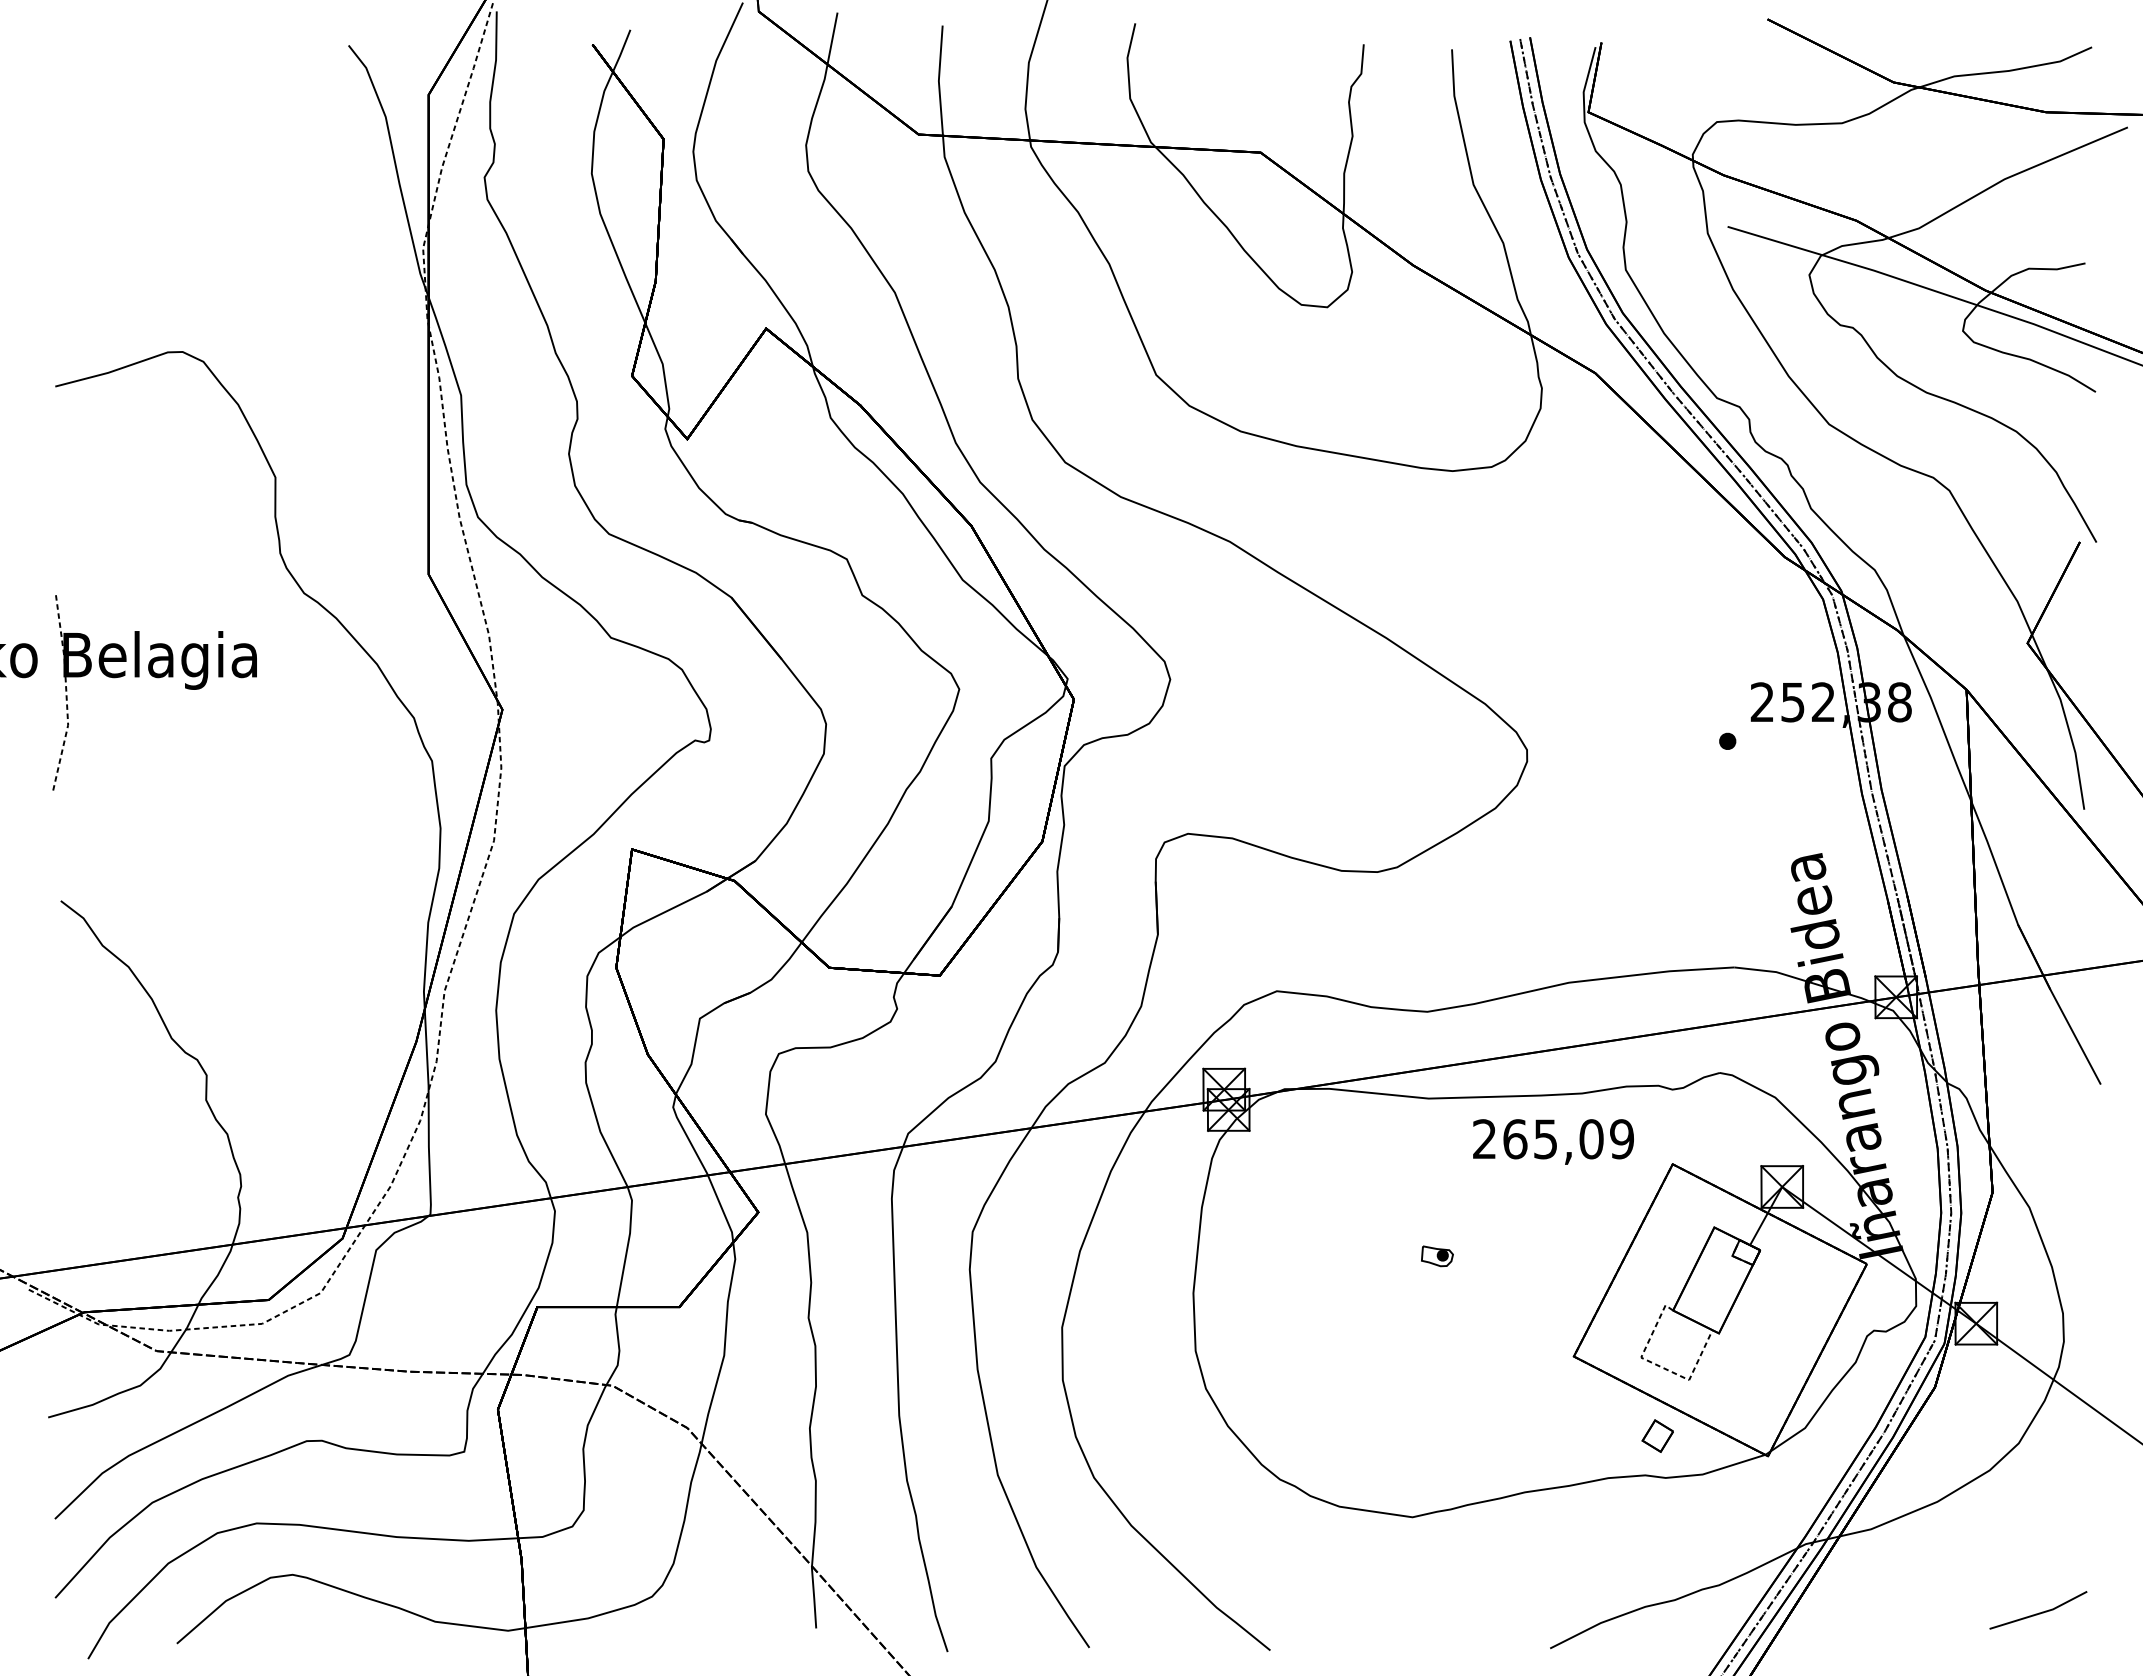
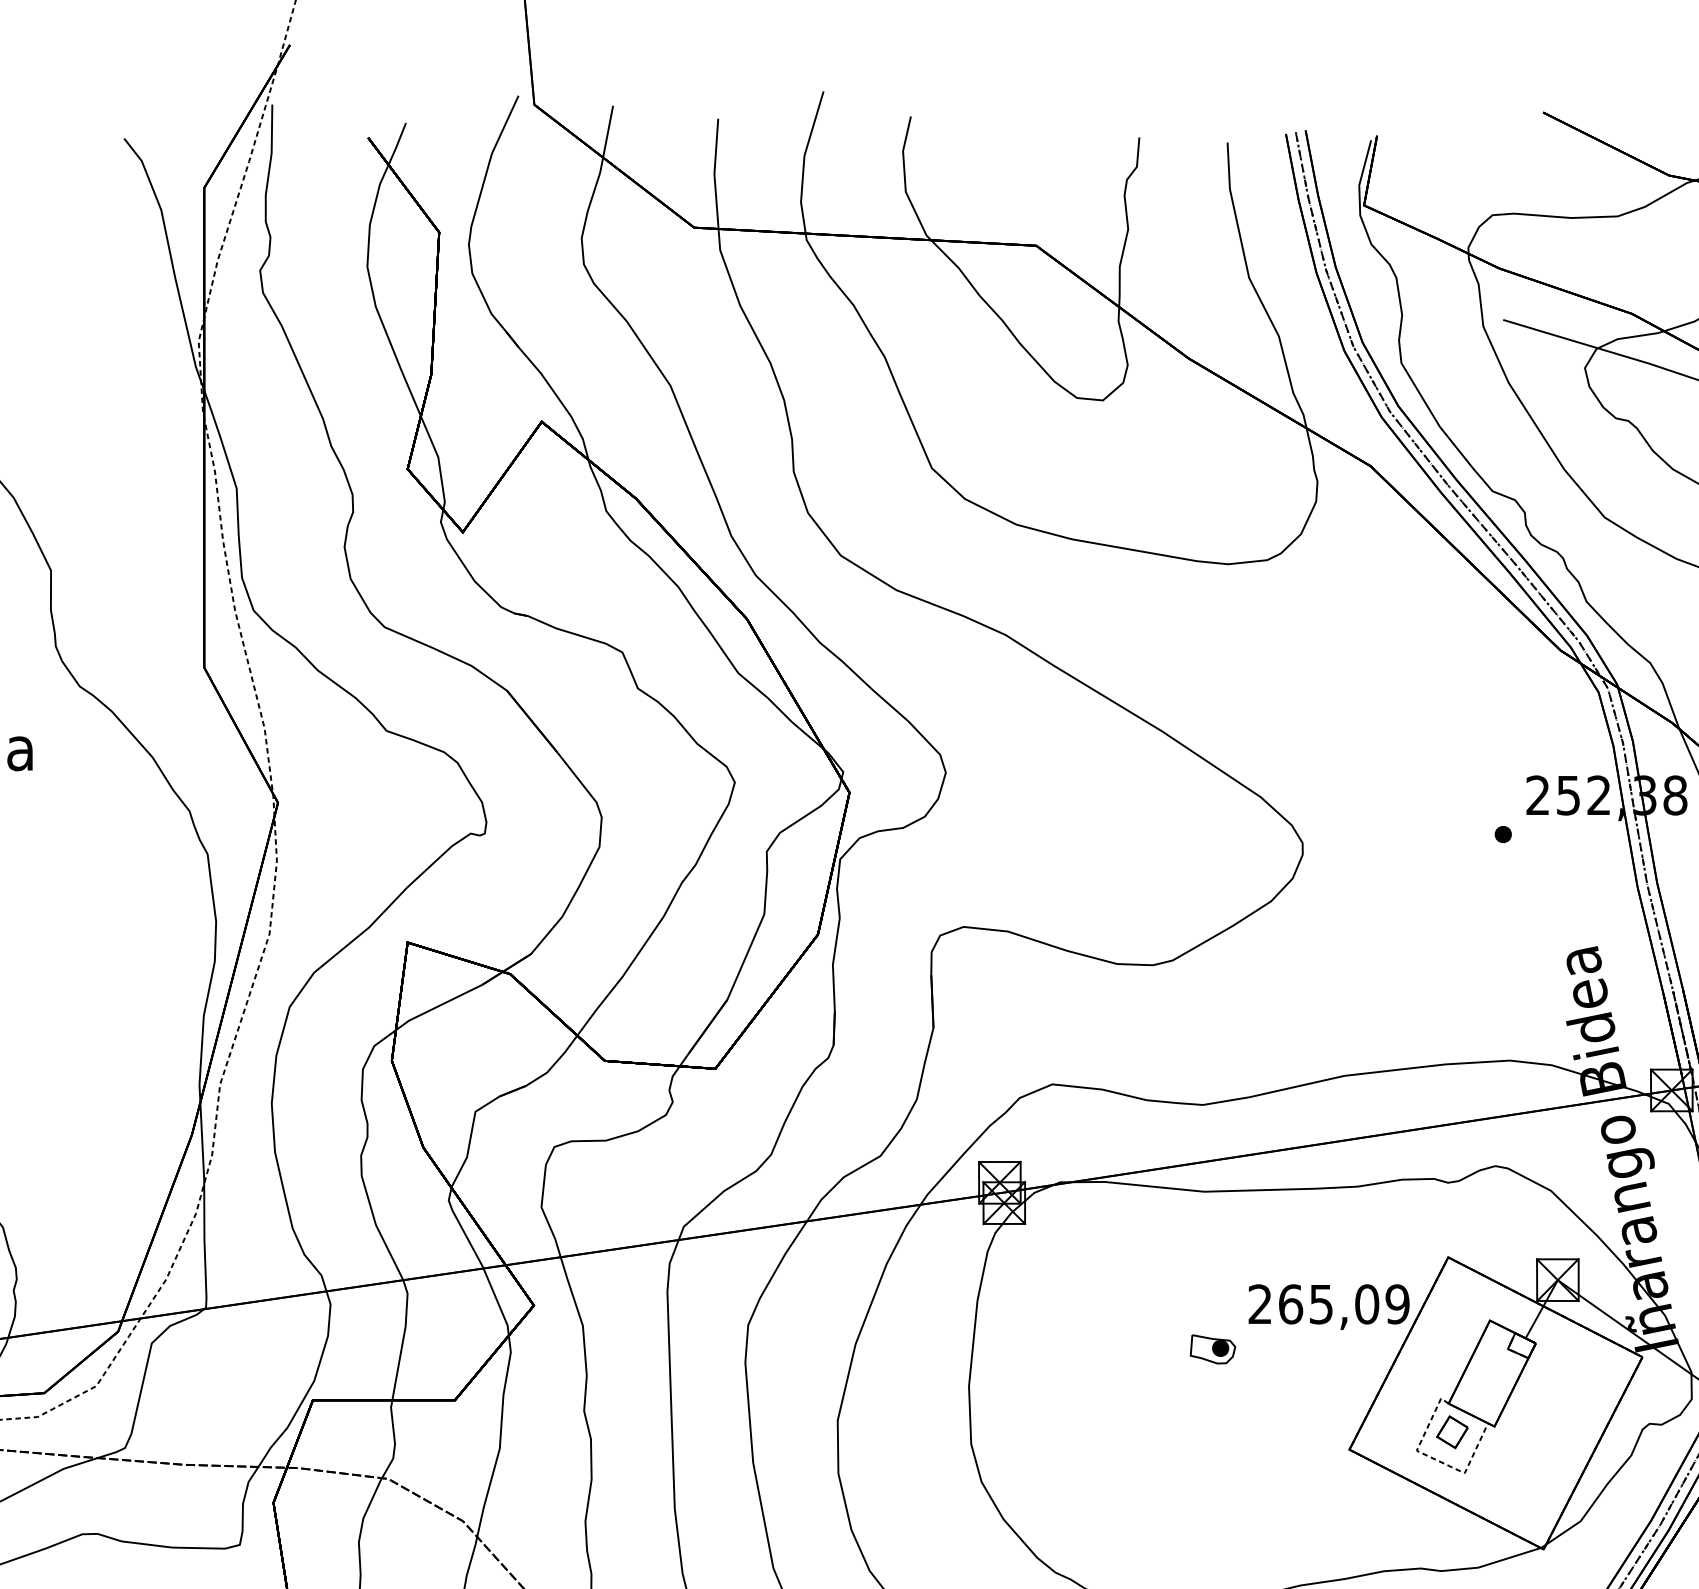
text: (1553, 1141) -> (1329, 1306), moved
part: (1437, 1256) -> (1213, 1349), size x1.43
part: (1657, 1435) -> (1452, 1431), moved

